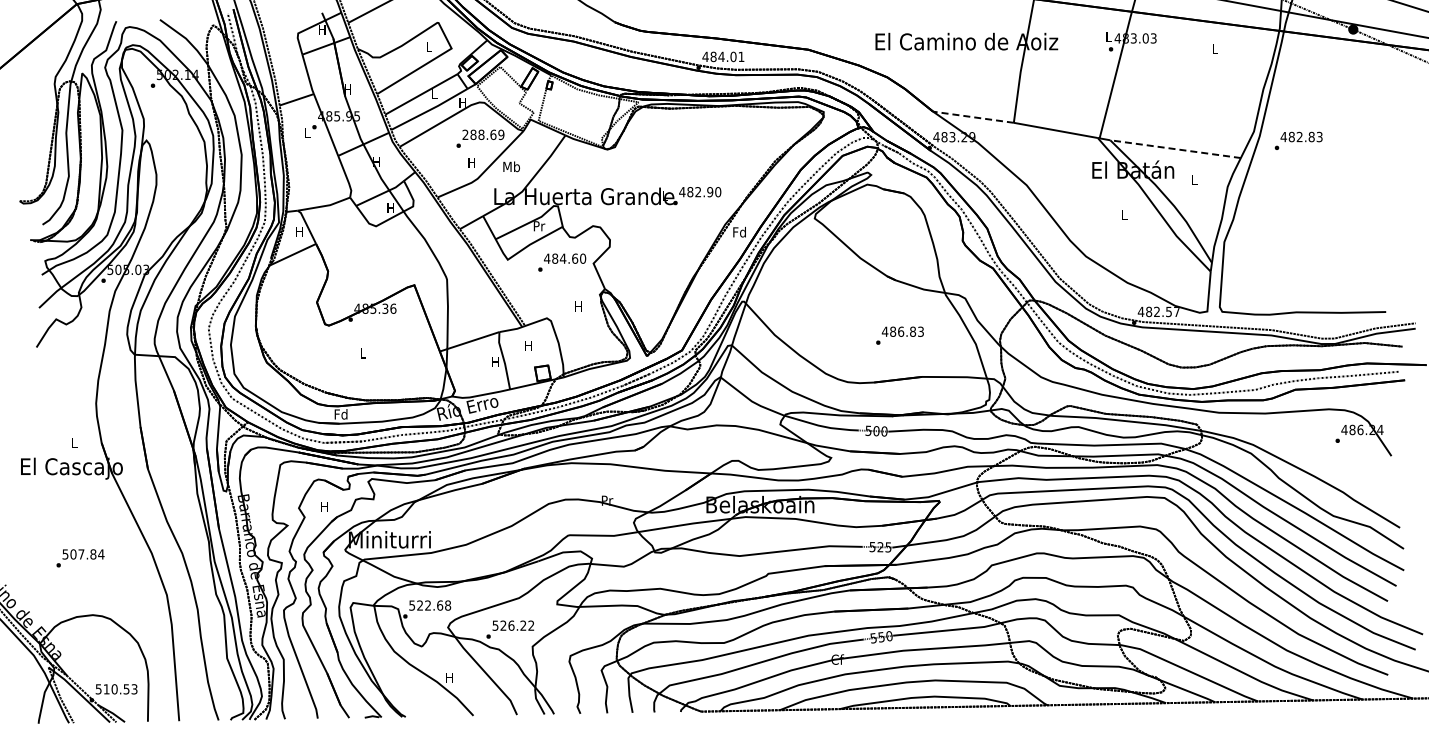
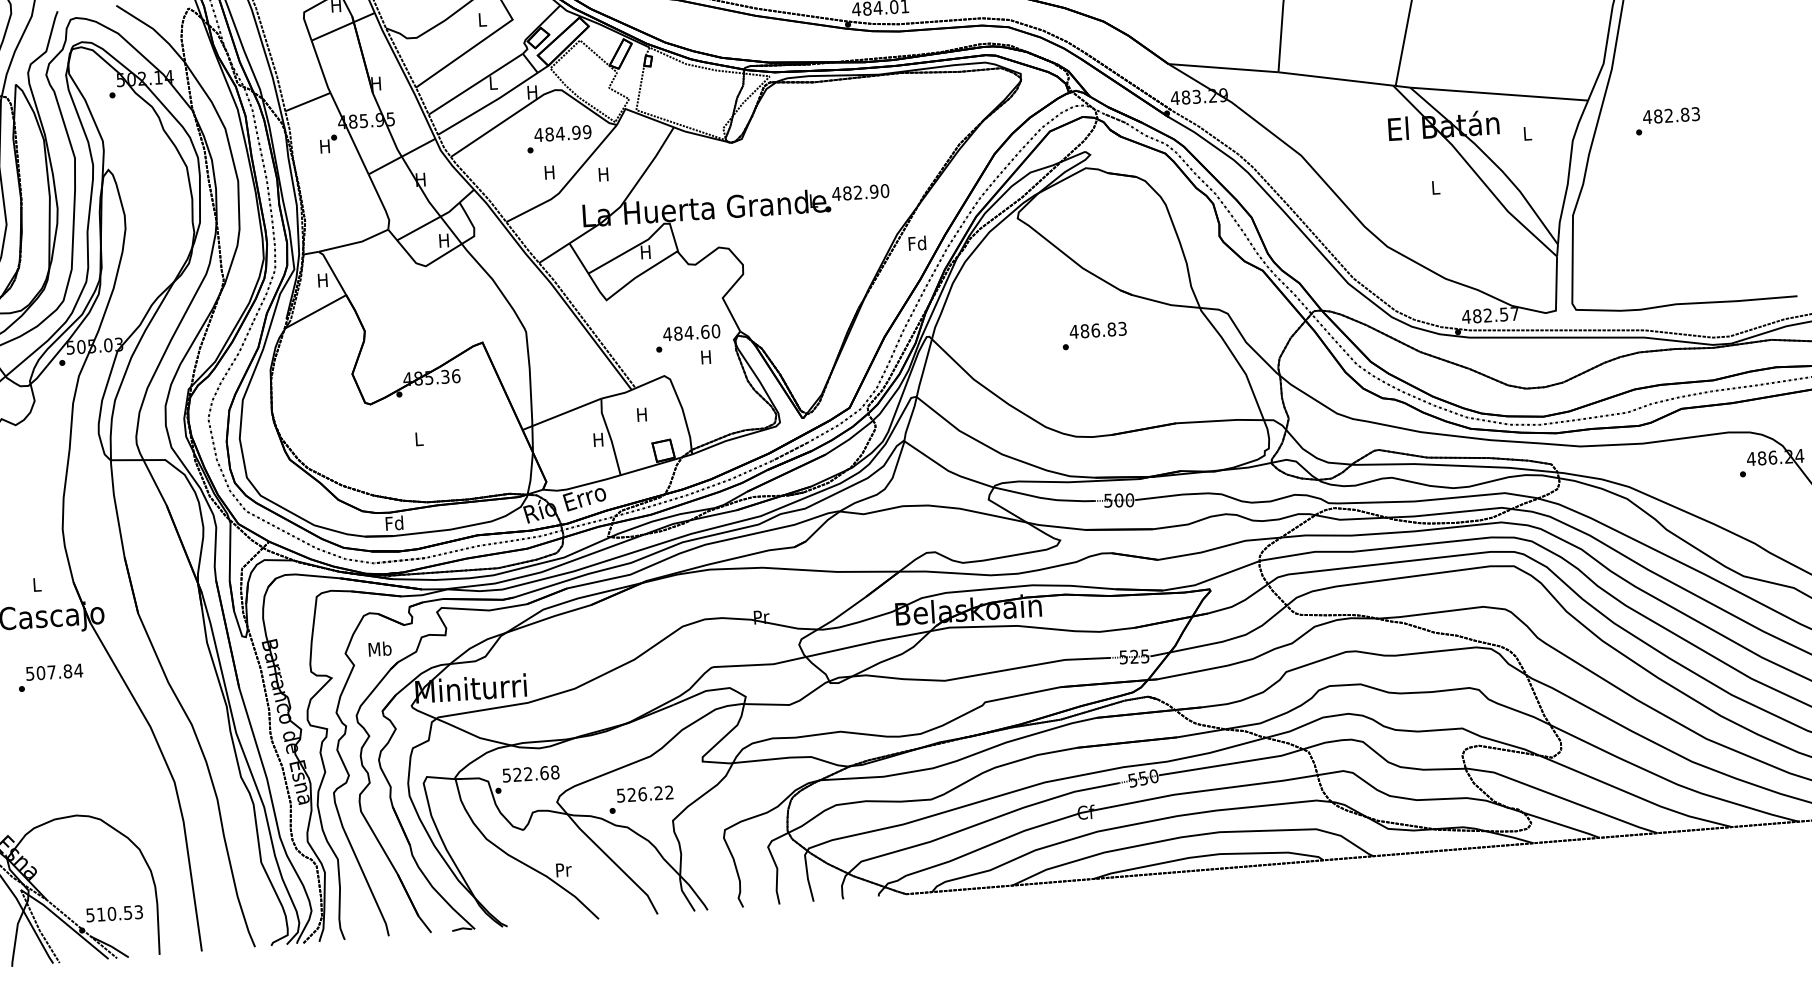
line: (973, 117) -> (1223, 68), dashed -> solid
text: (307, 132) -> (325, 145), L -> H
text: (479, 134) -> (557, 133), 288.69 -> 484.99
text: (1298, 140) -> (1667, 120), moved
line: (1175, 149) -> (1499, 94), dashed -> solid
text: (511, 166) -> (603, 173), Mb -> H
text: (539, 226) -> (646, 252), Pr -> H
text: (562, 262) -> (688, 338), moved
text: (899, 335) -> (1093, 335), moved
text: (324, 506) -> (379, 649), H -> Mb
text: (80, 558) -> (50, 677), moved
text: (449, 677) -> (563, 869), H -> Pr

